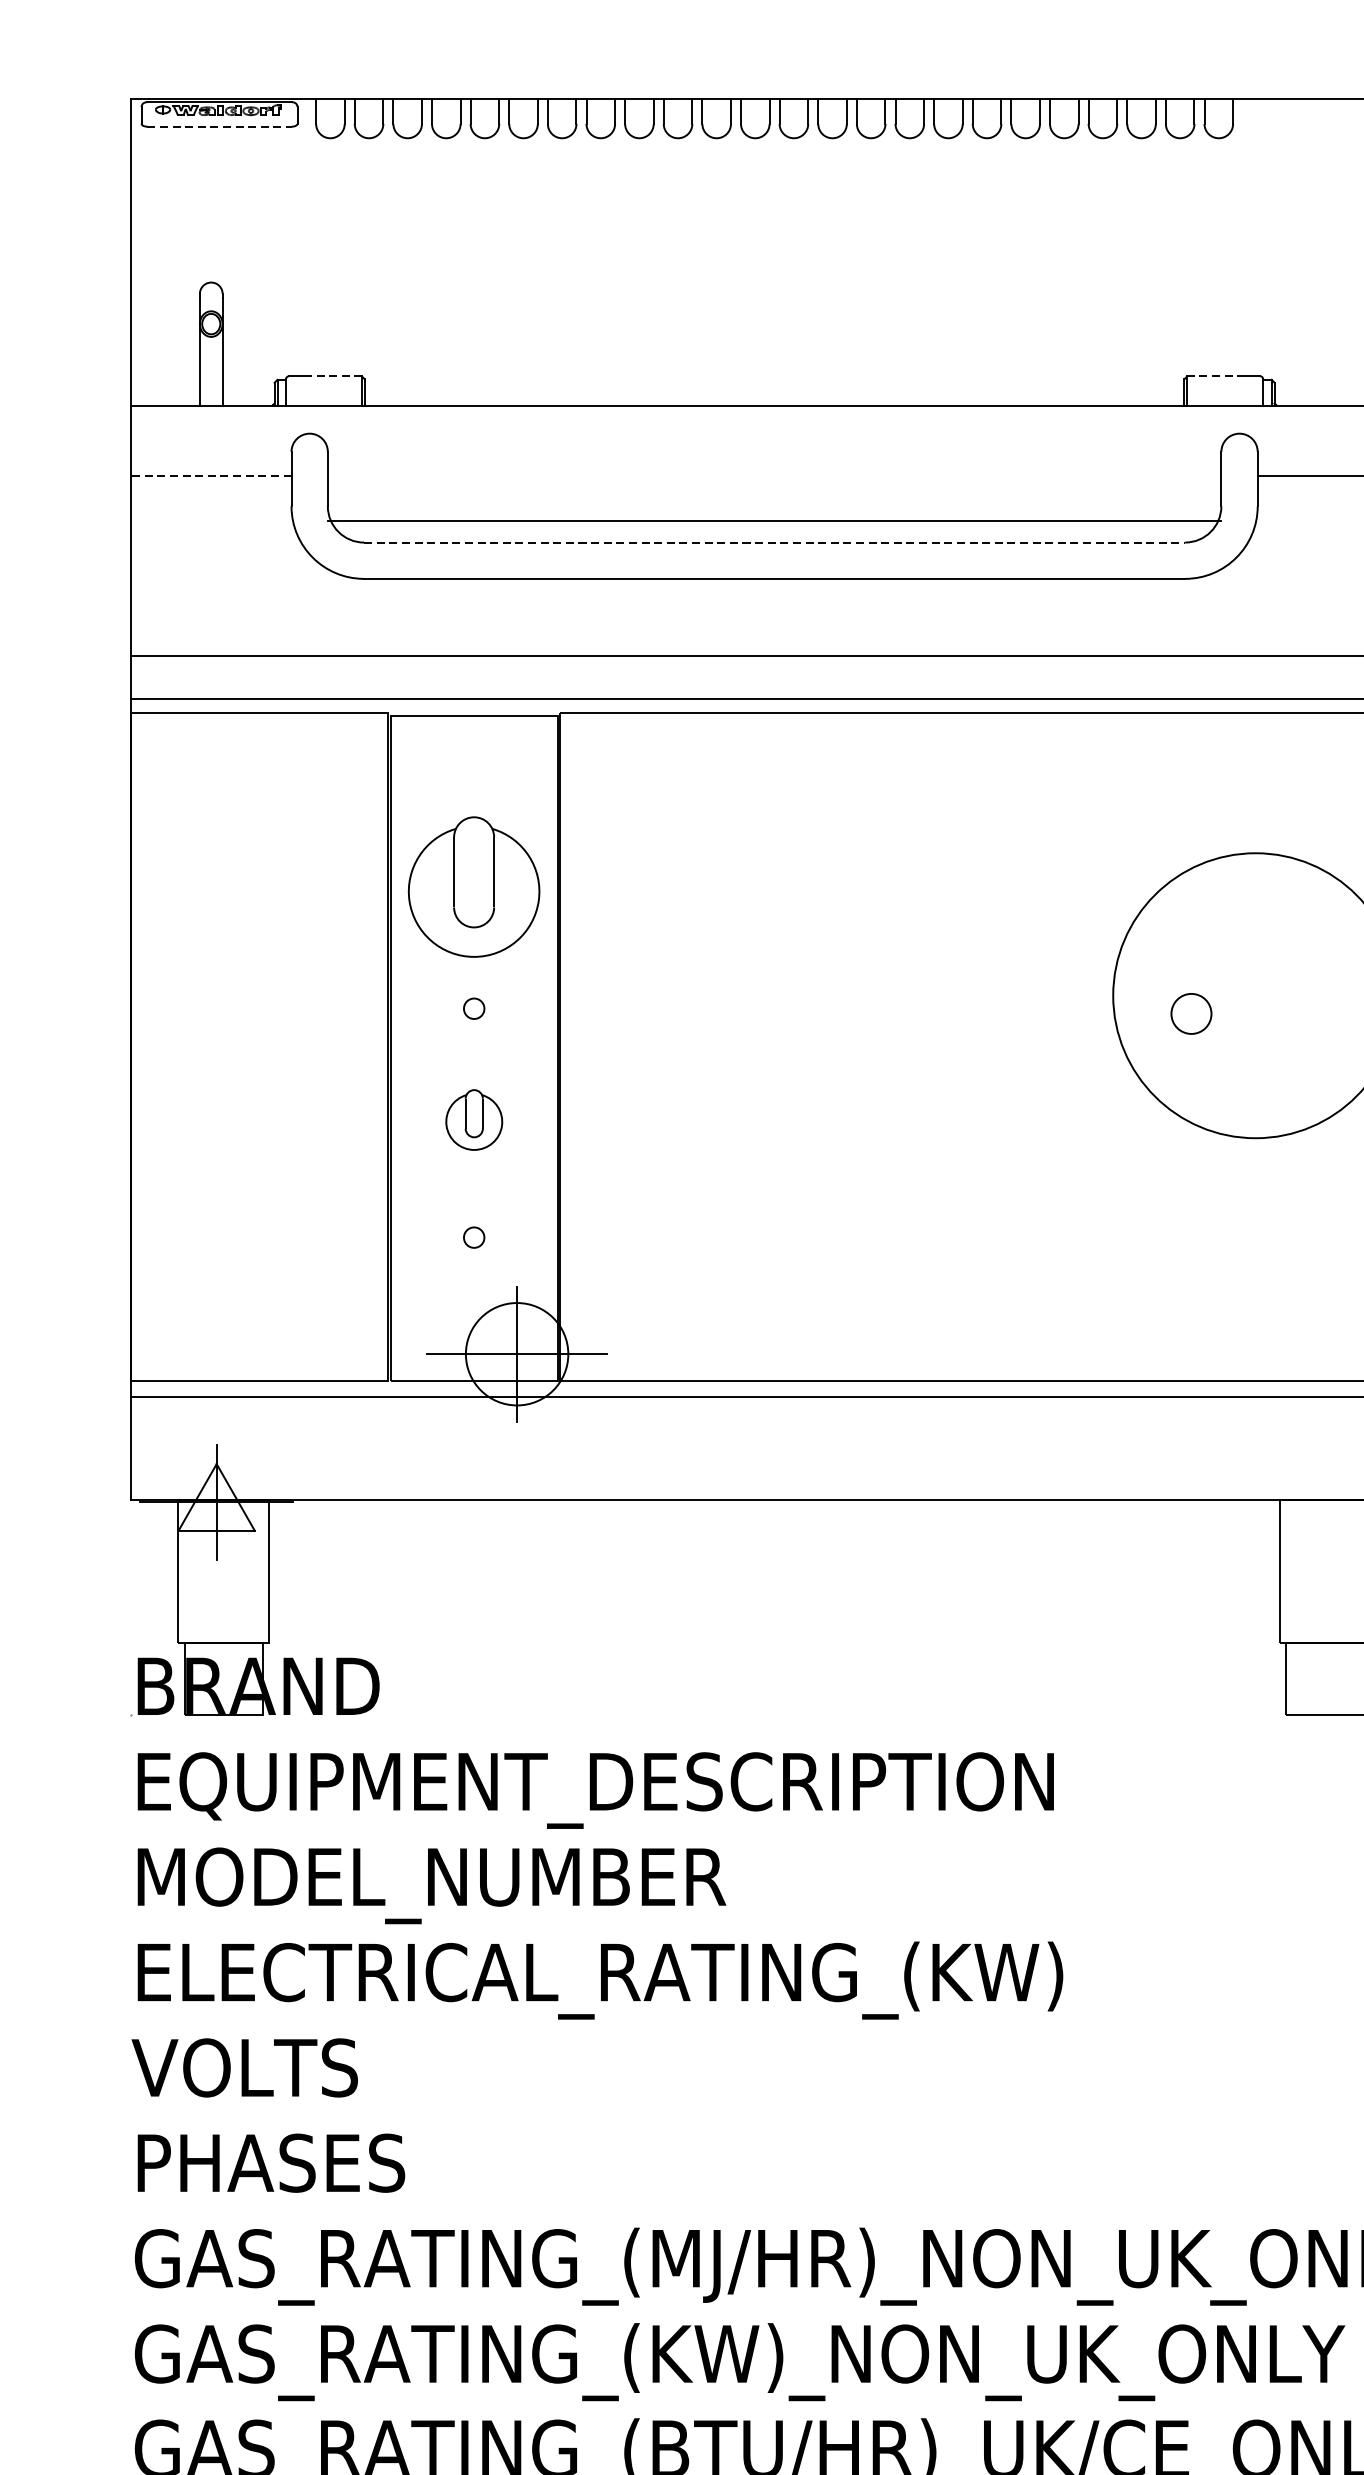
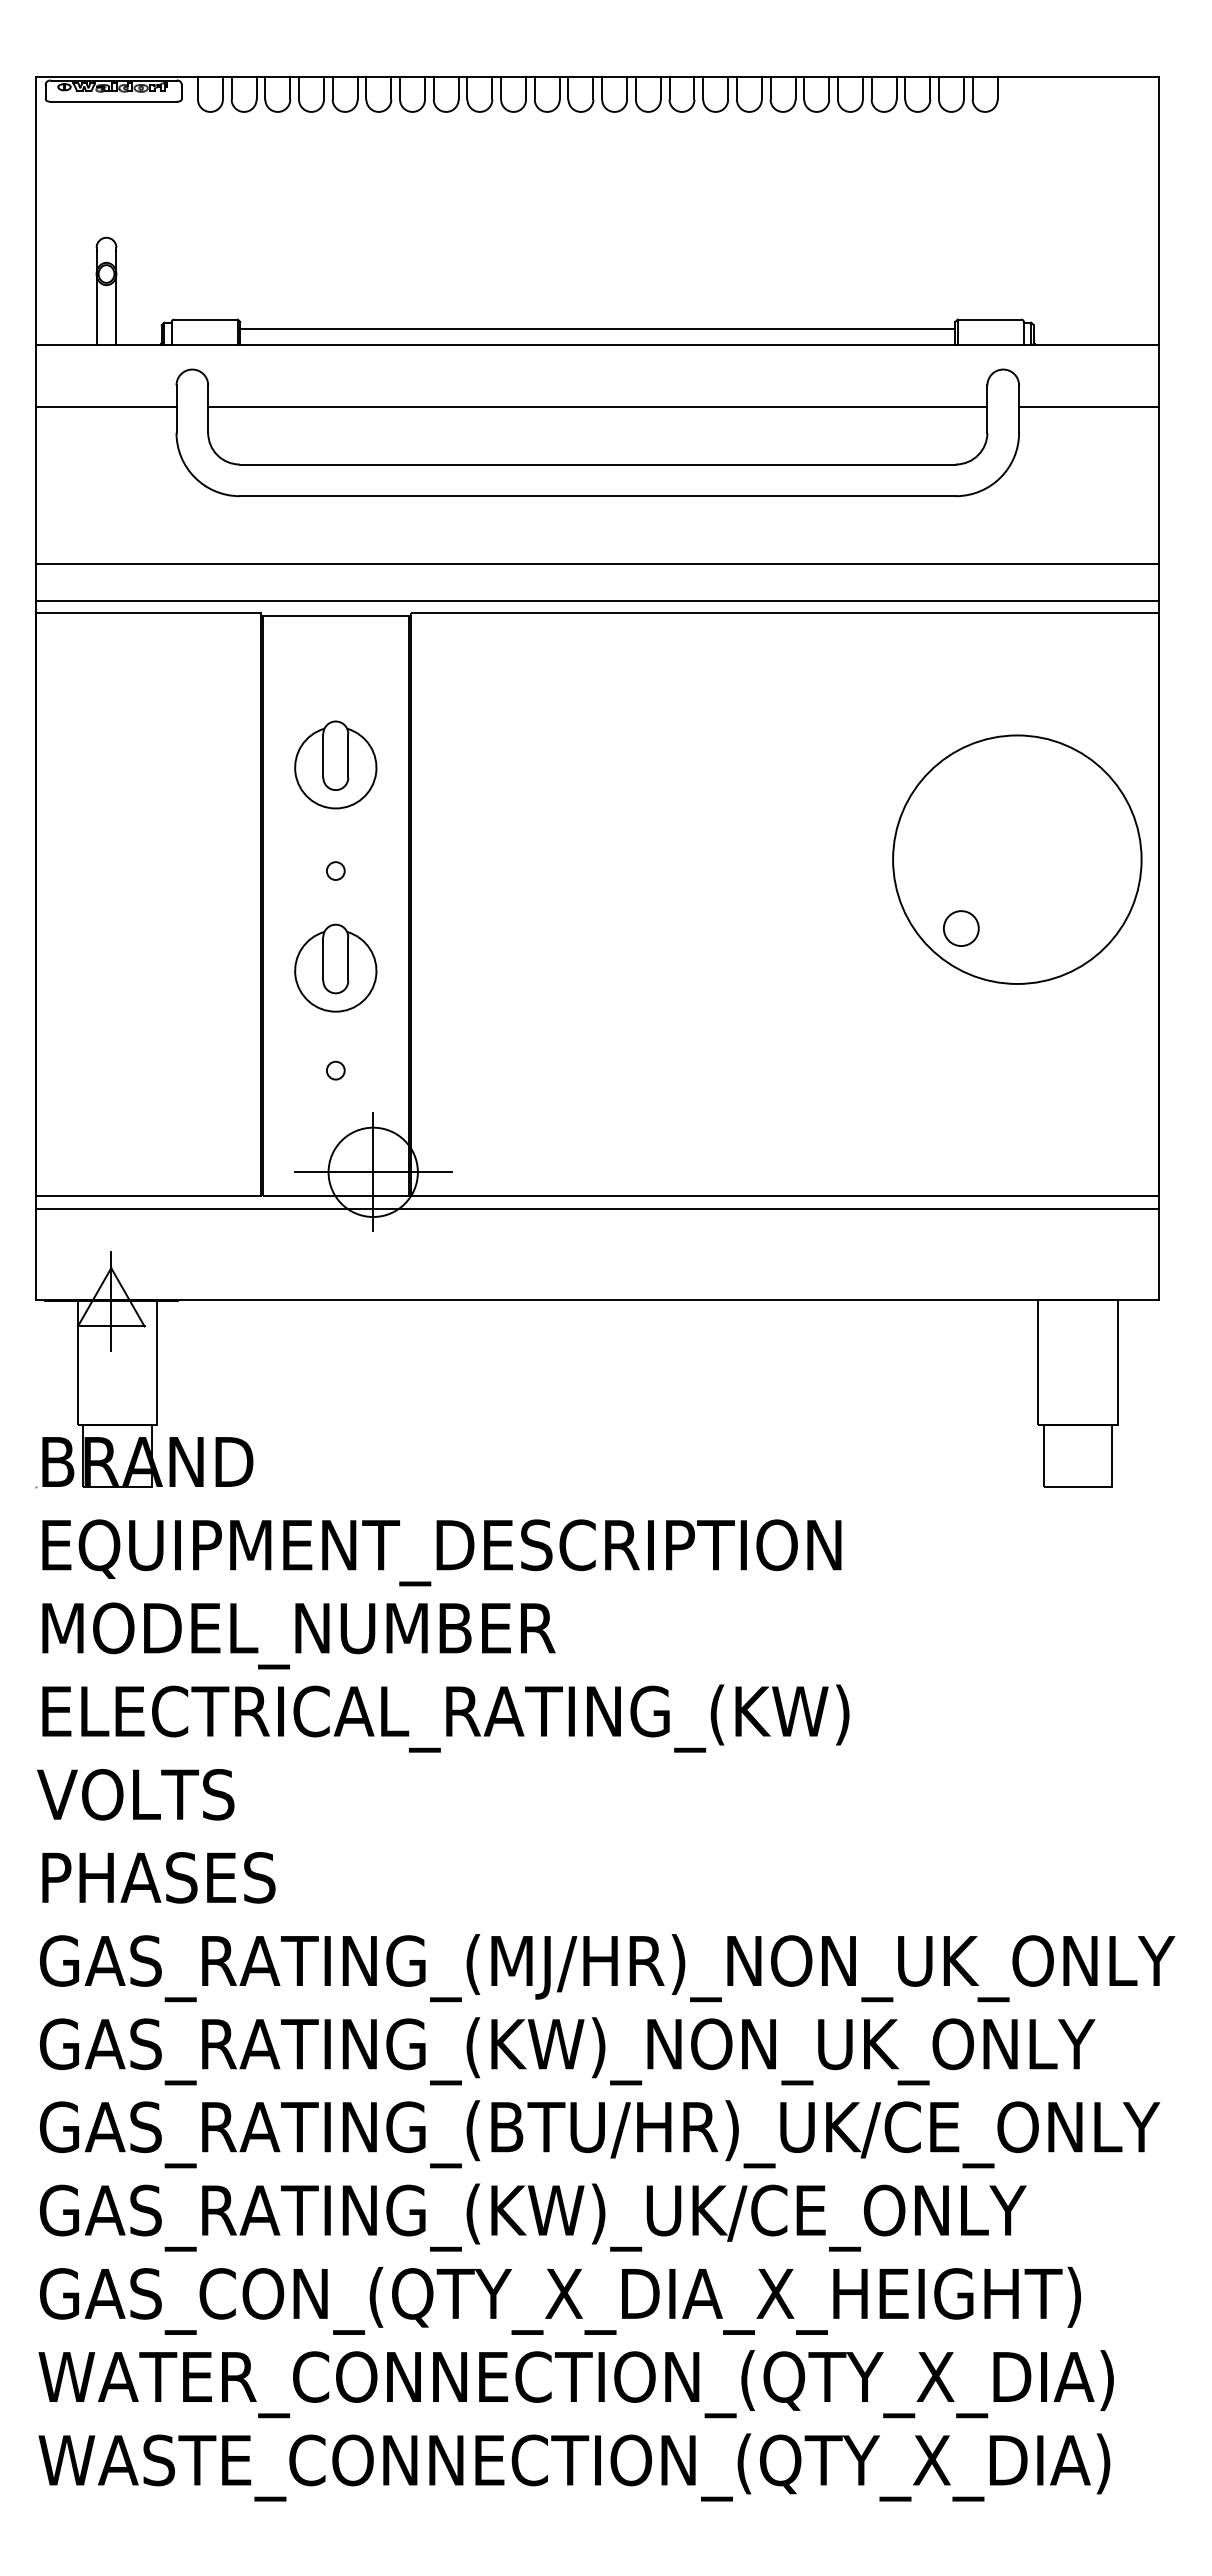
line: (220, 126) -> (114, 101), dashed -> solid
line: (333, 376) -> (213, 319), dashed -> solid
line: (1215, 376) -> (982, 319), dashed -> solid
line: (774, 386) -> (597, 328), added
line: (210, 476) -> (105, 406), dashed -> solid
line: (774, 520) -> (597, 406), moved
line: (775, 542) -> (598, 464), dashed -> solid
part: (473, 886) -> (335, 764), size x0.71
circle: (1191, 1013) -> (961, 928), moved
part: (473, 1119) -> (335, 967), size x1.67

